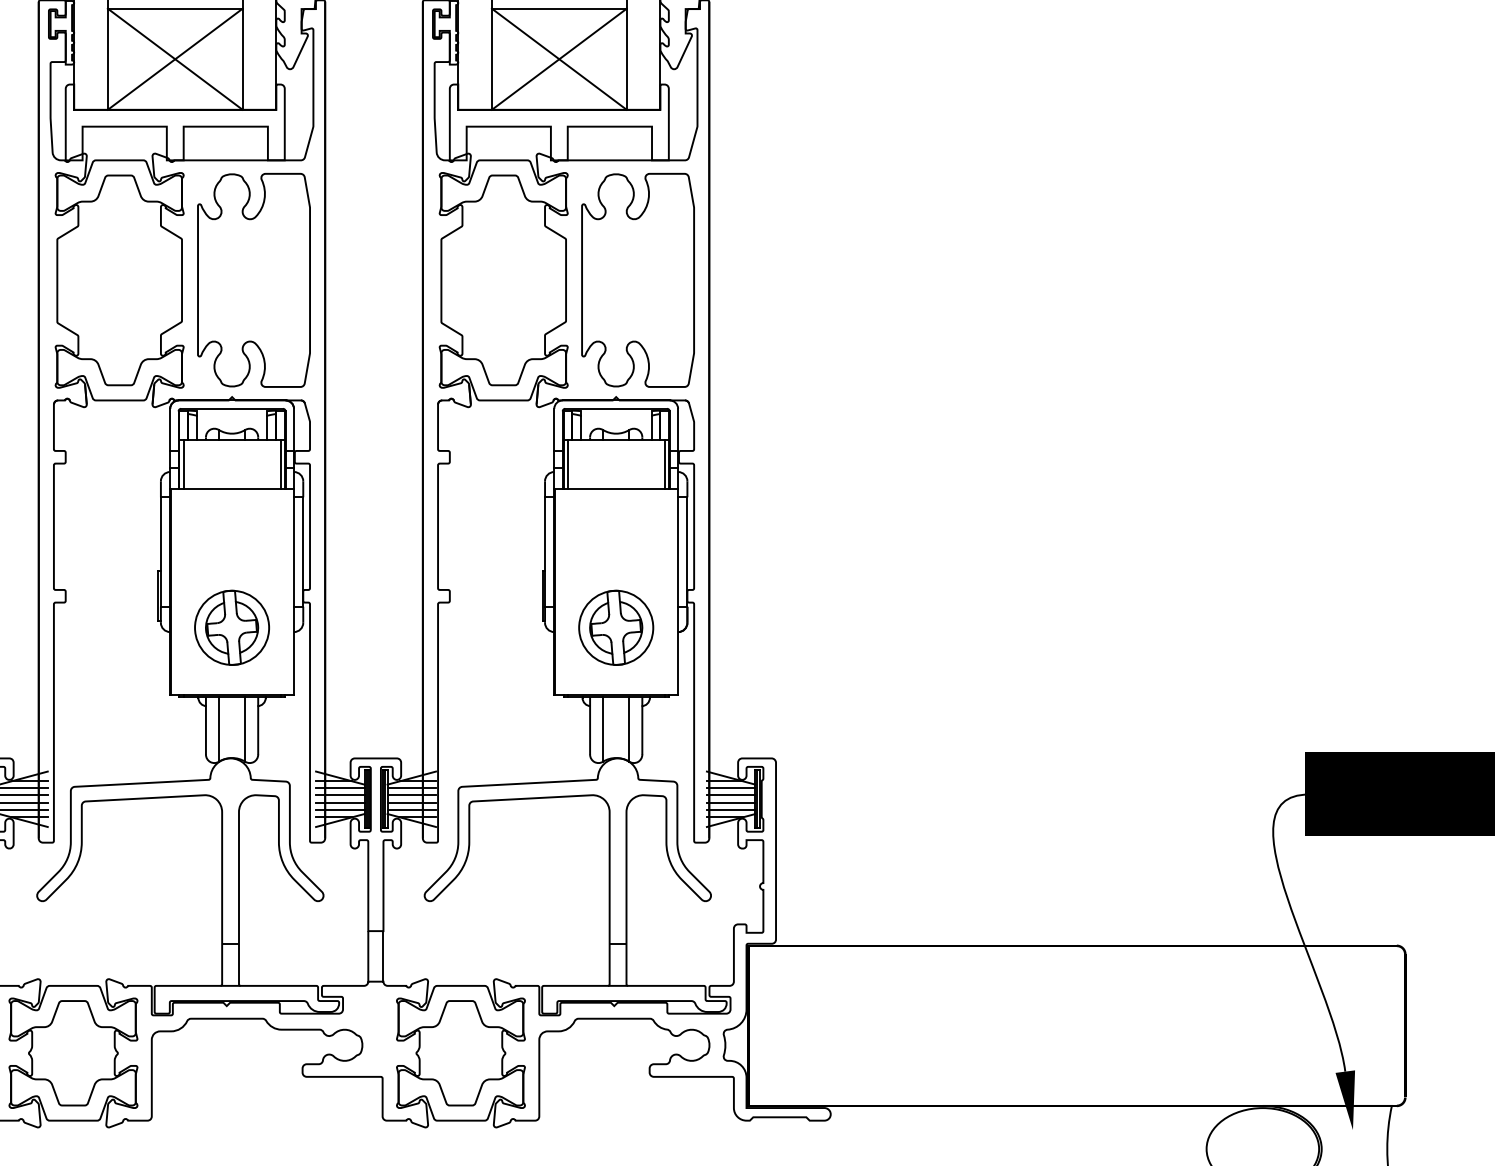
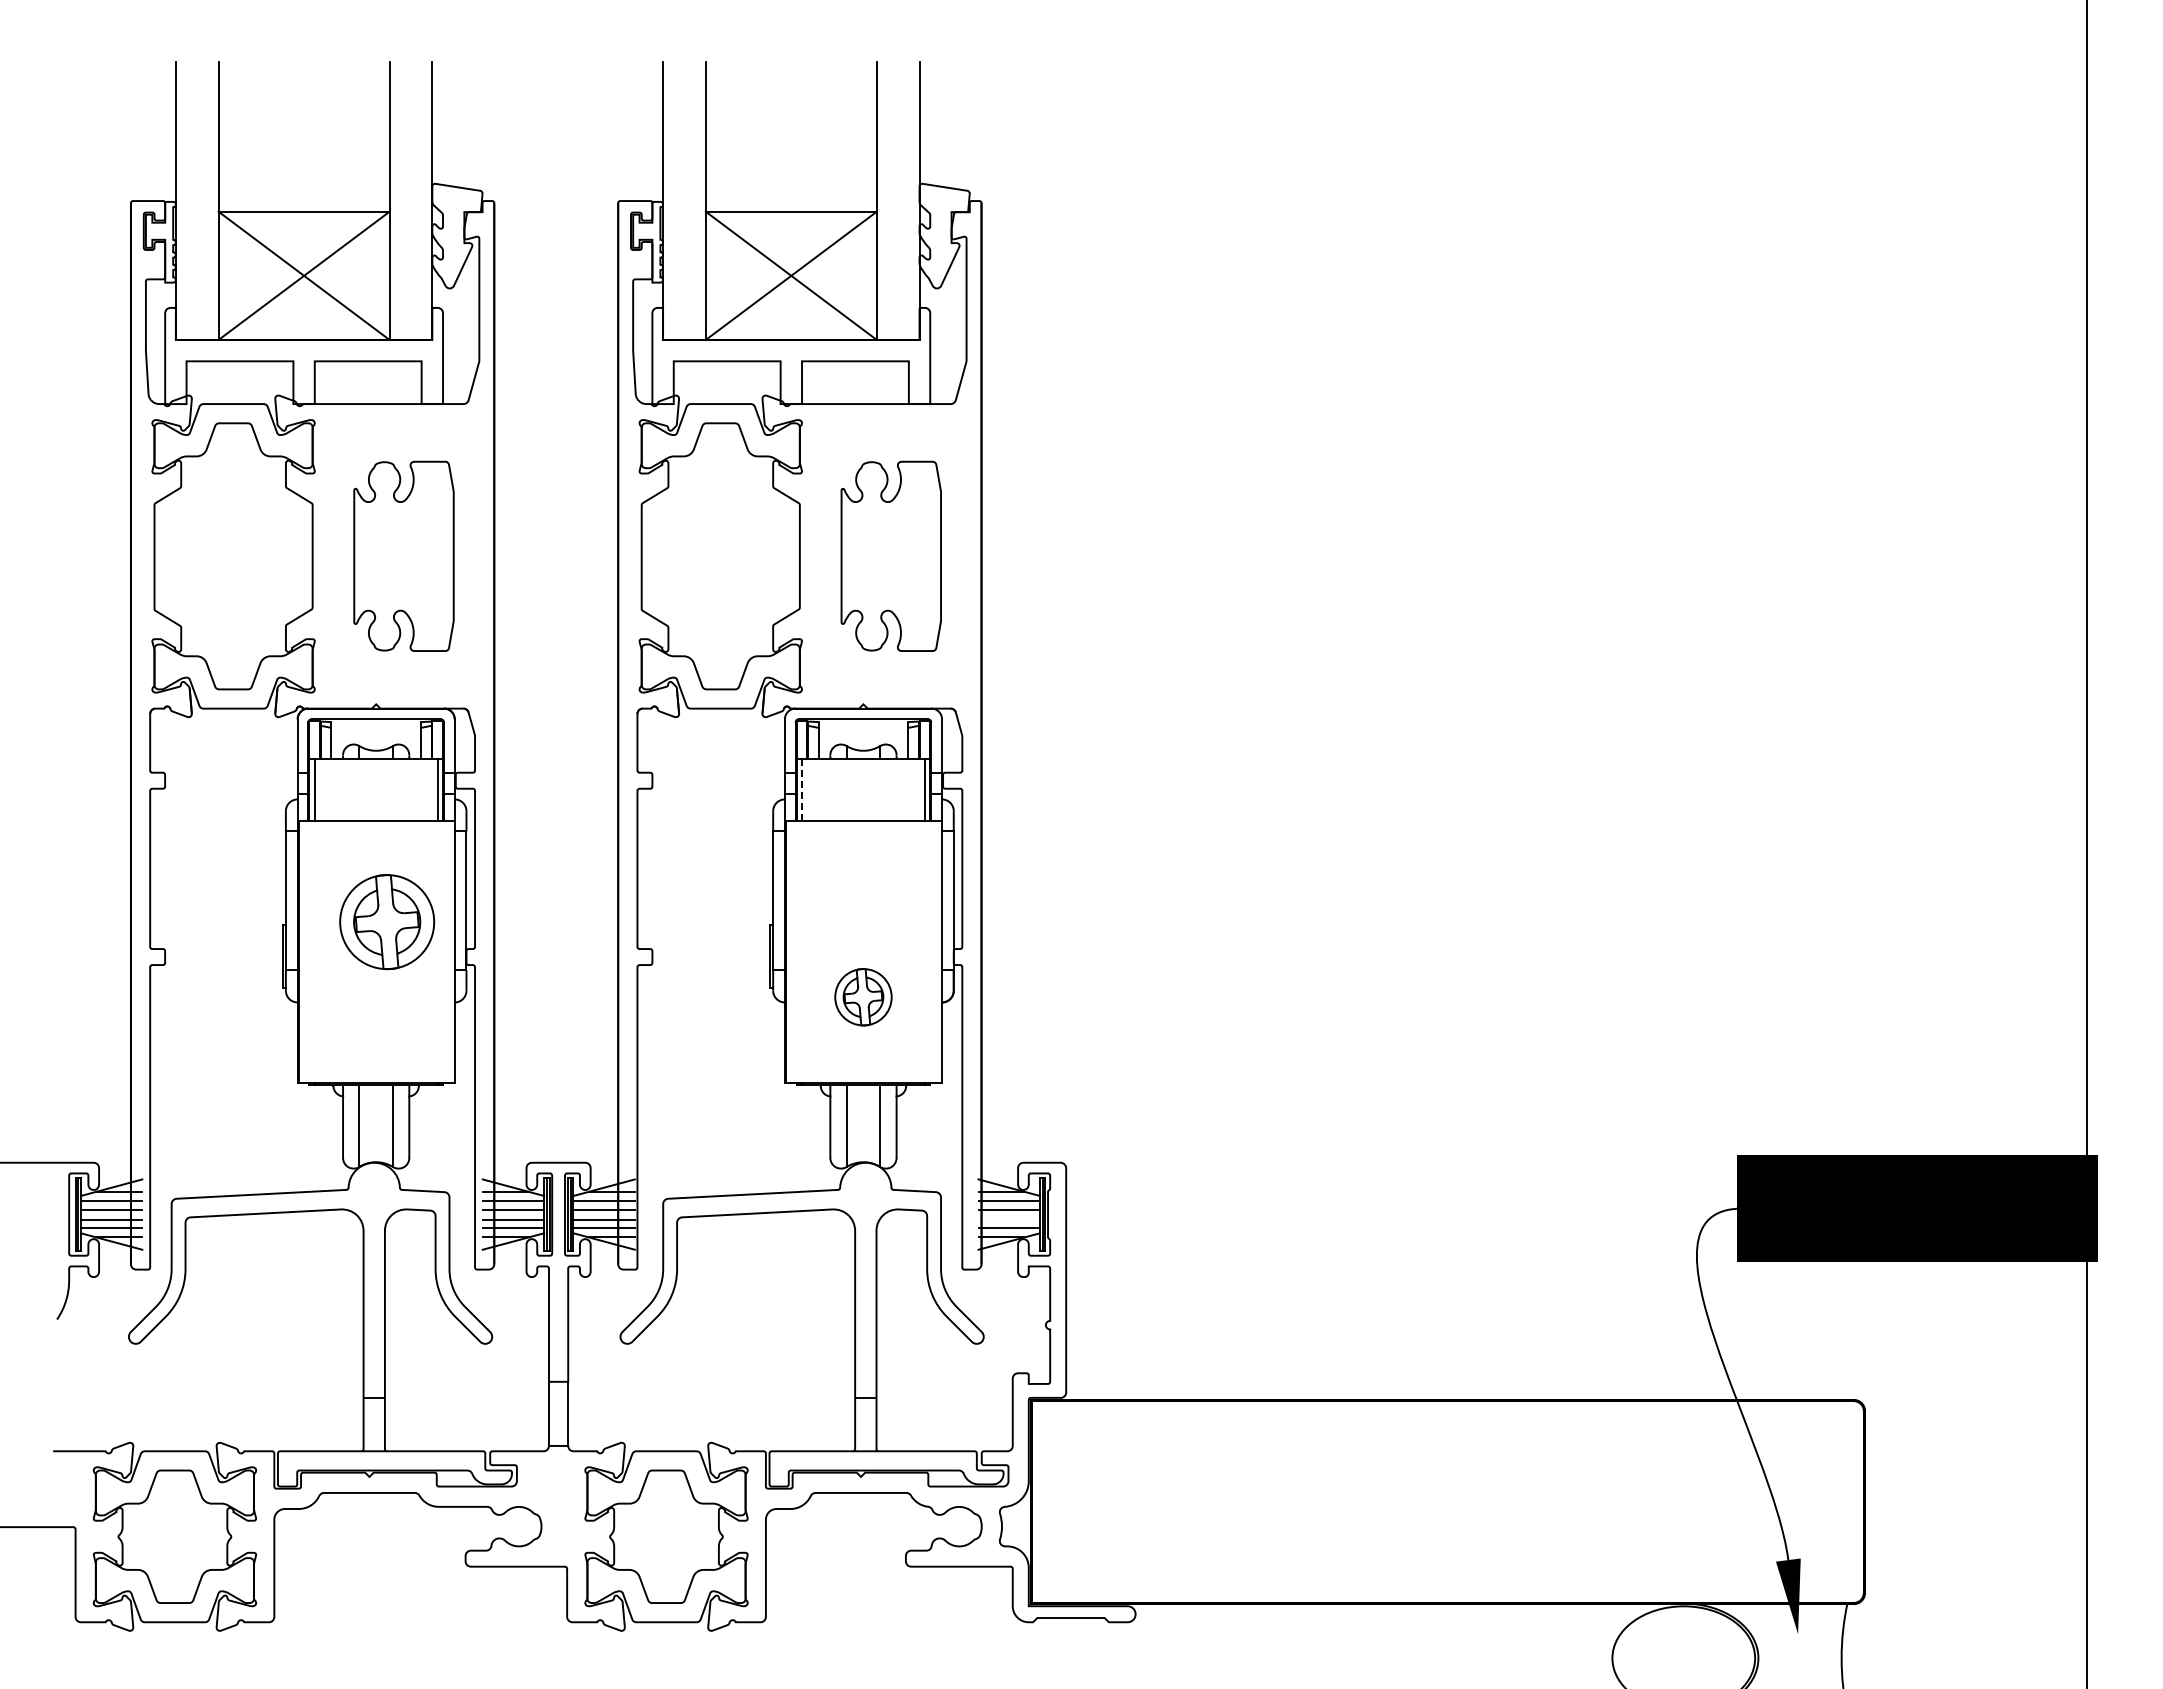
part: (253, 280) -> (403, 556), size x0.7
part: (638, 280) -> (891, 556), size x0.7
line: (568, 464) -> (802, 789), solid -> dashed
part: (232, 628) -> (387, 922), moved
part: (616, 628) -> (863, 997), size x0.6
line: (731, 803) -> (1009, 1219), removed

